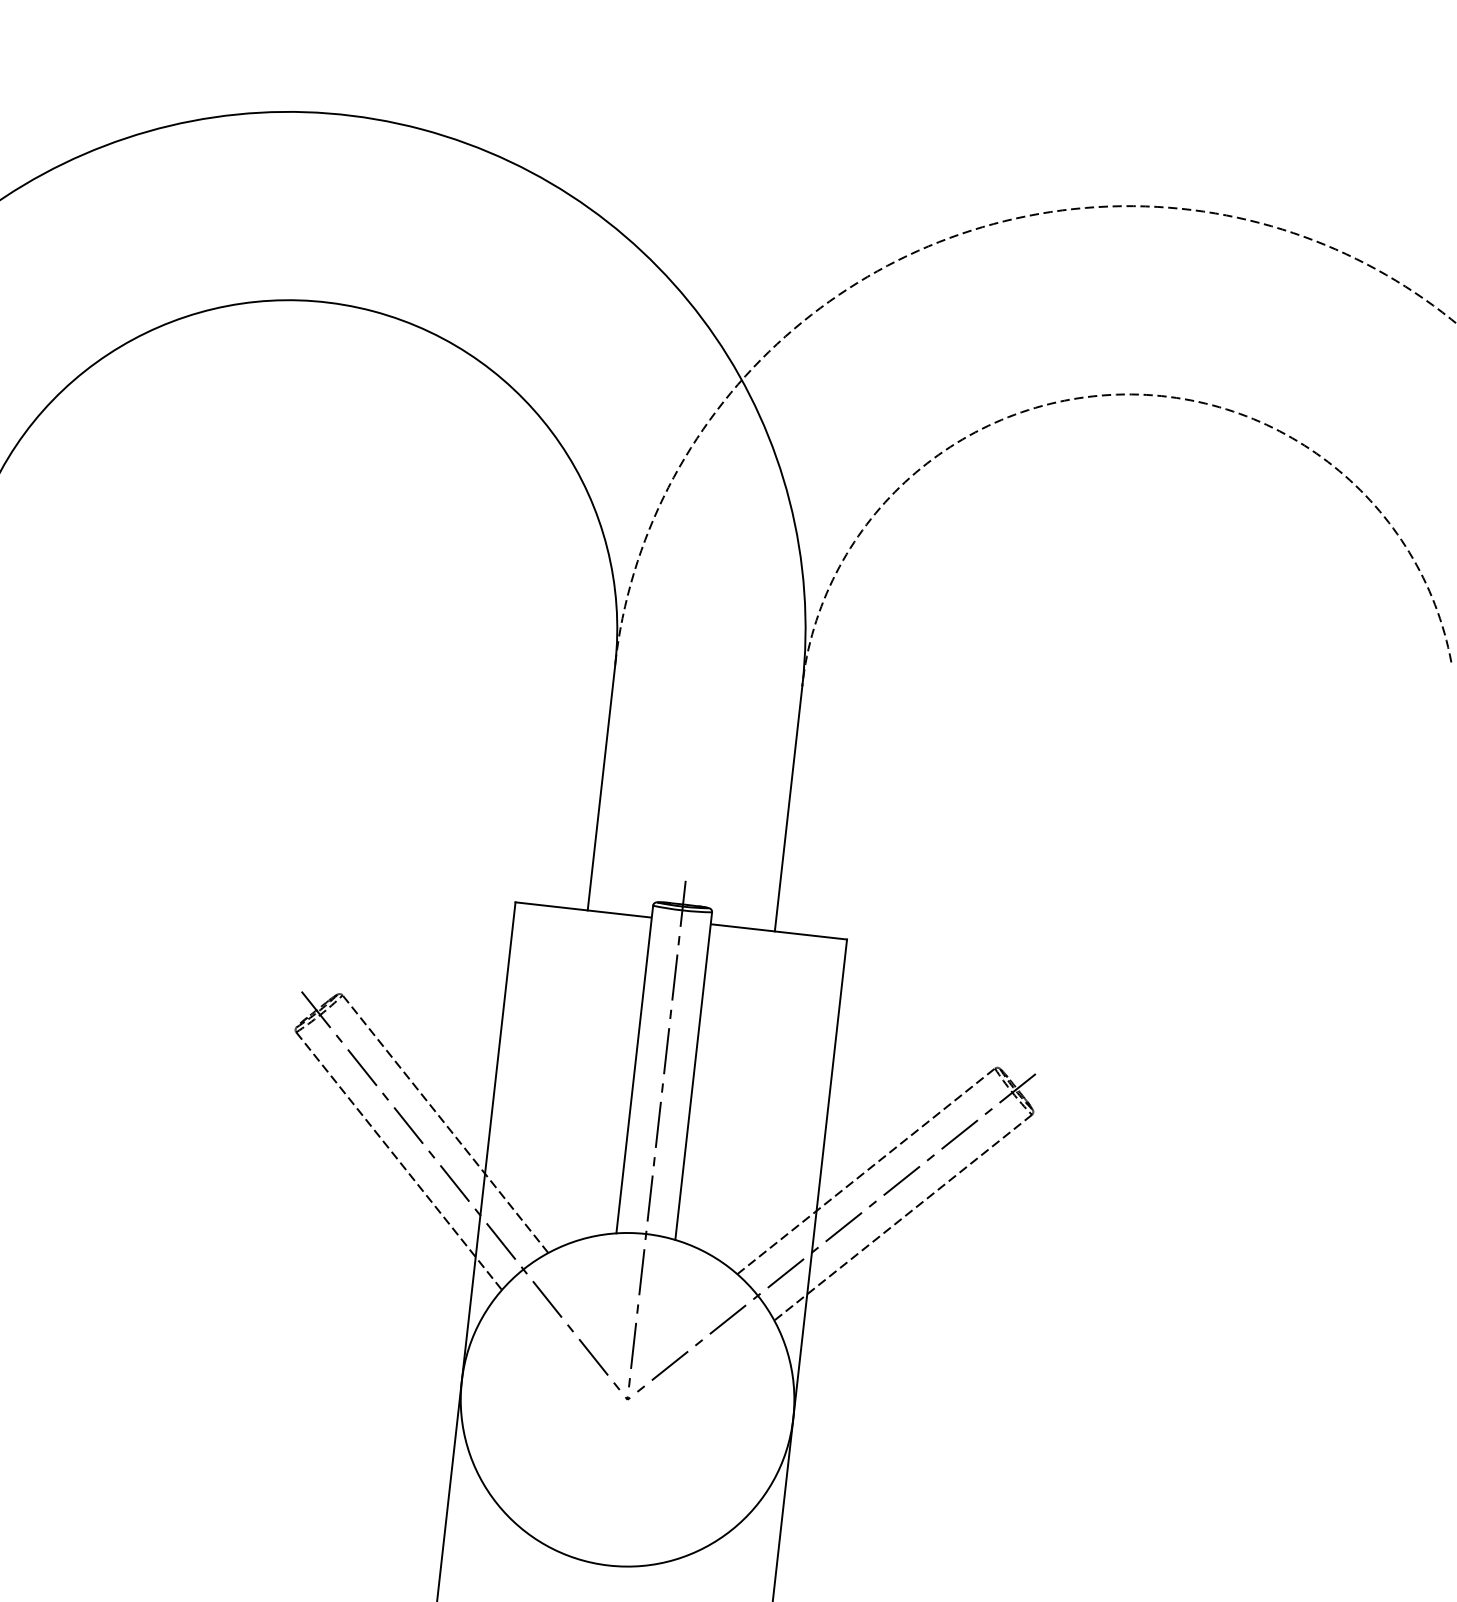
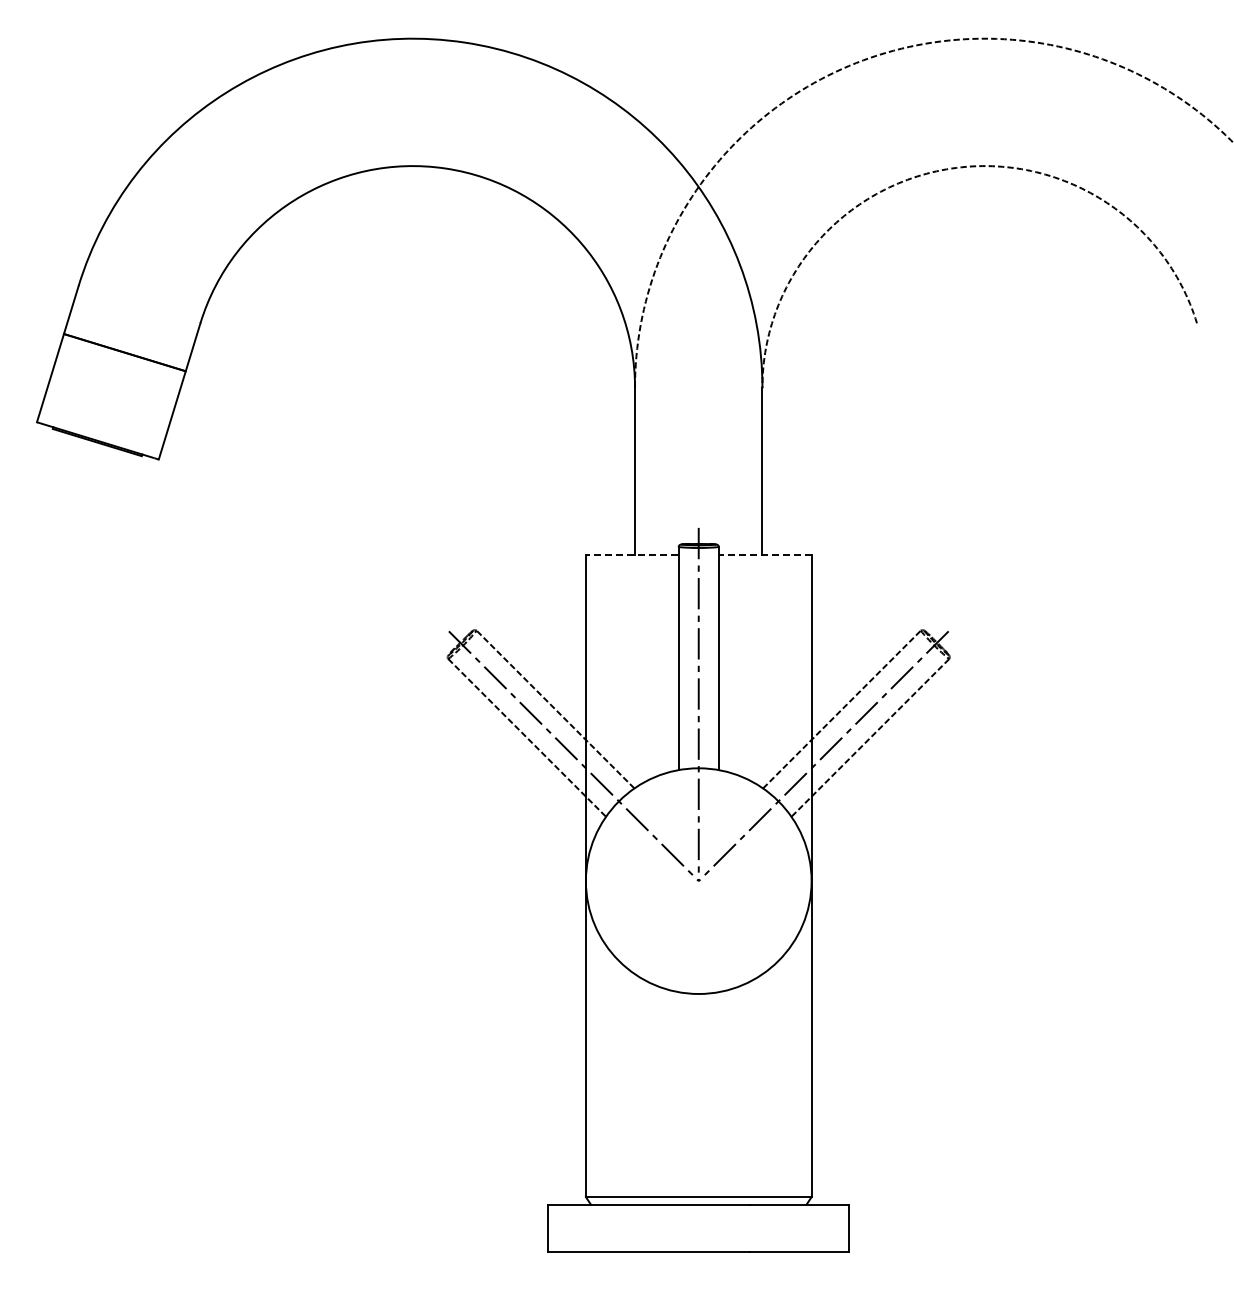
line: (582, 910) -> (631, 555), solid -> dashed
line: (777, 932) -> (764, 555), solid -> dashed

